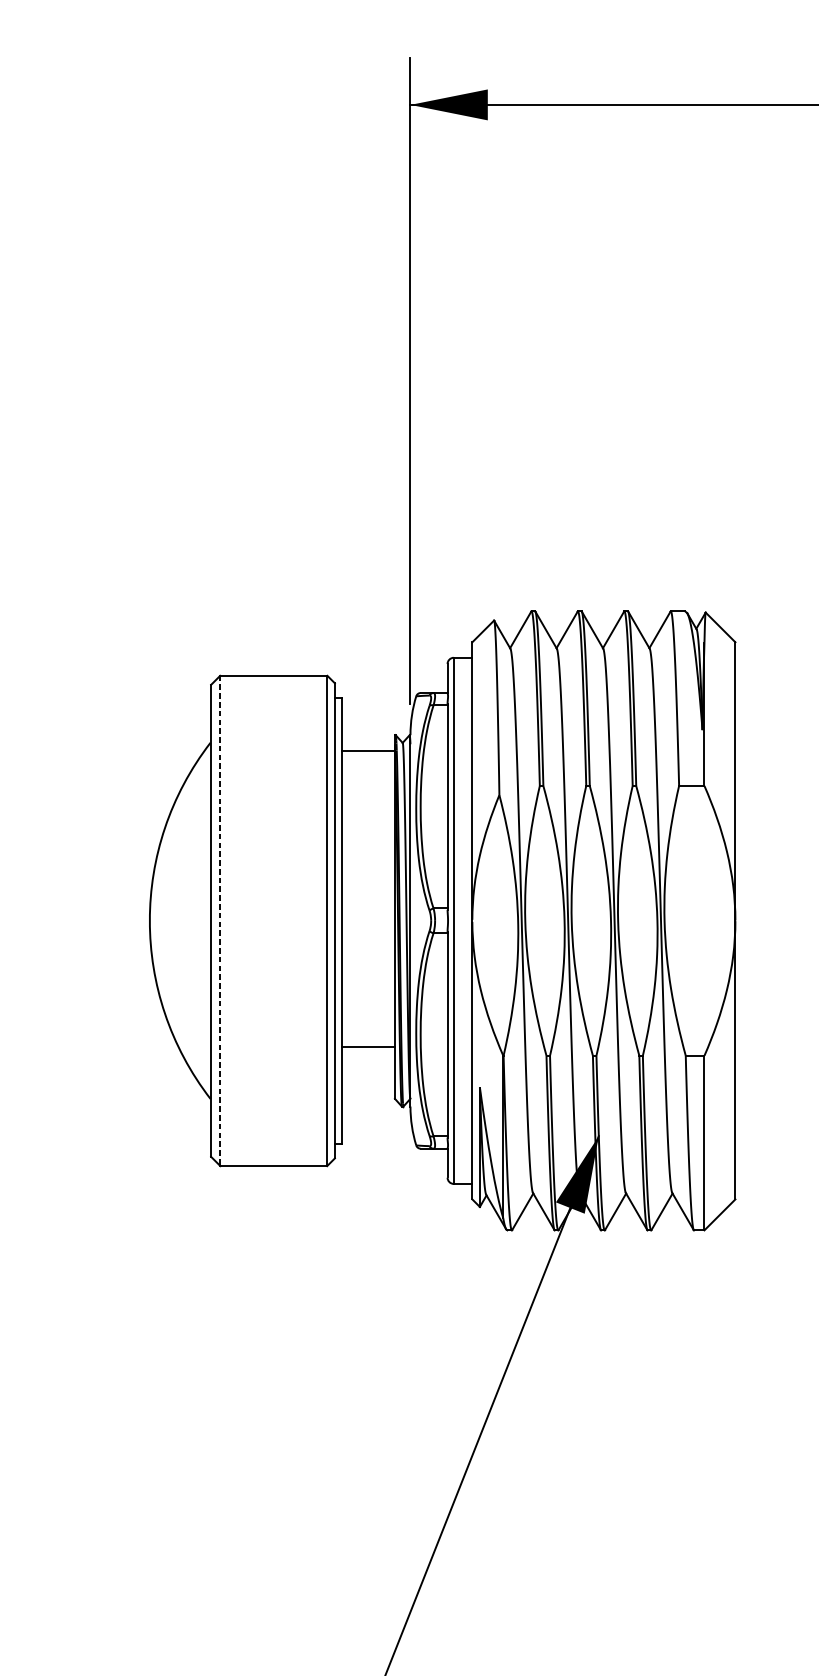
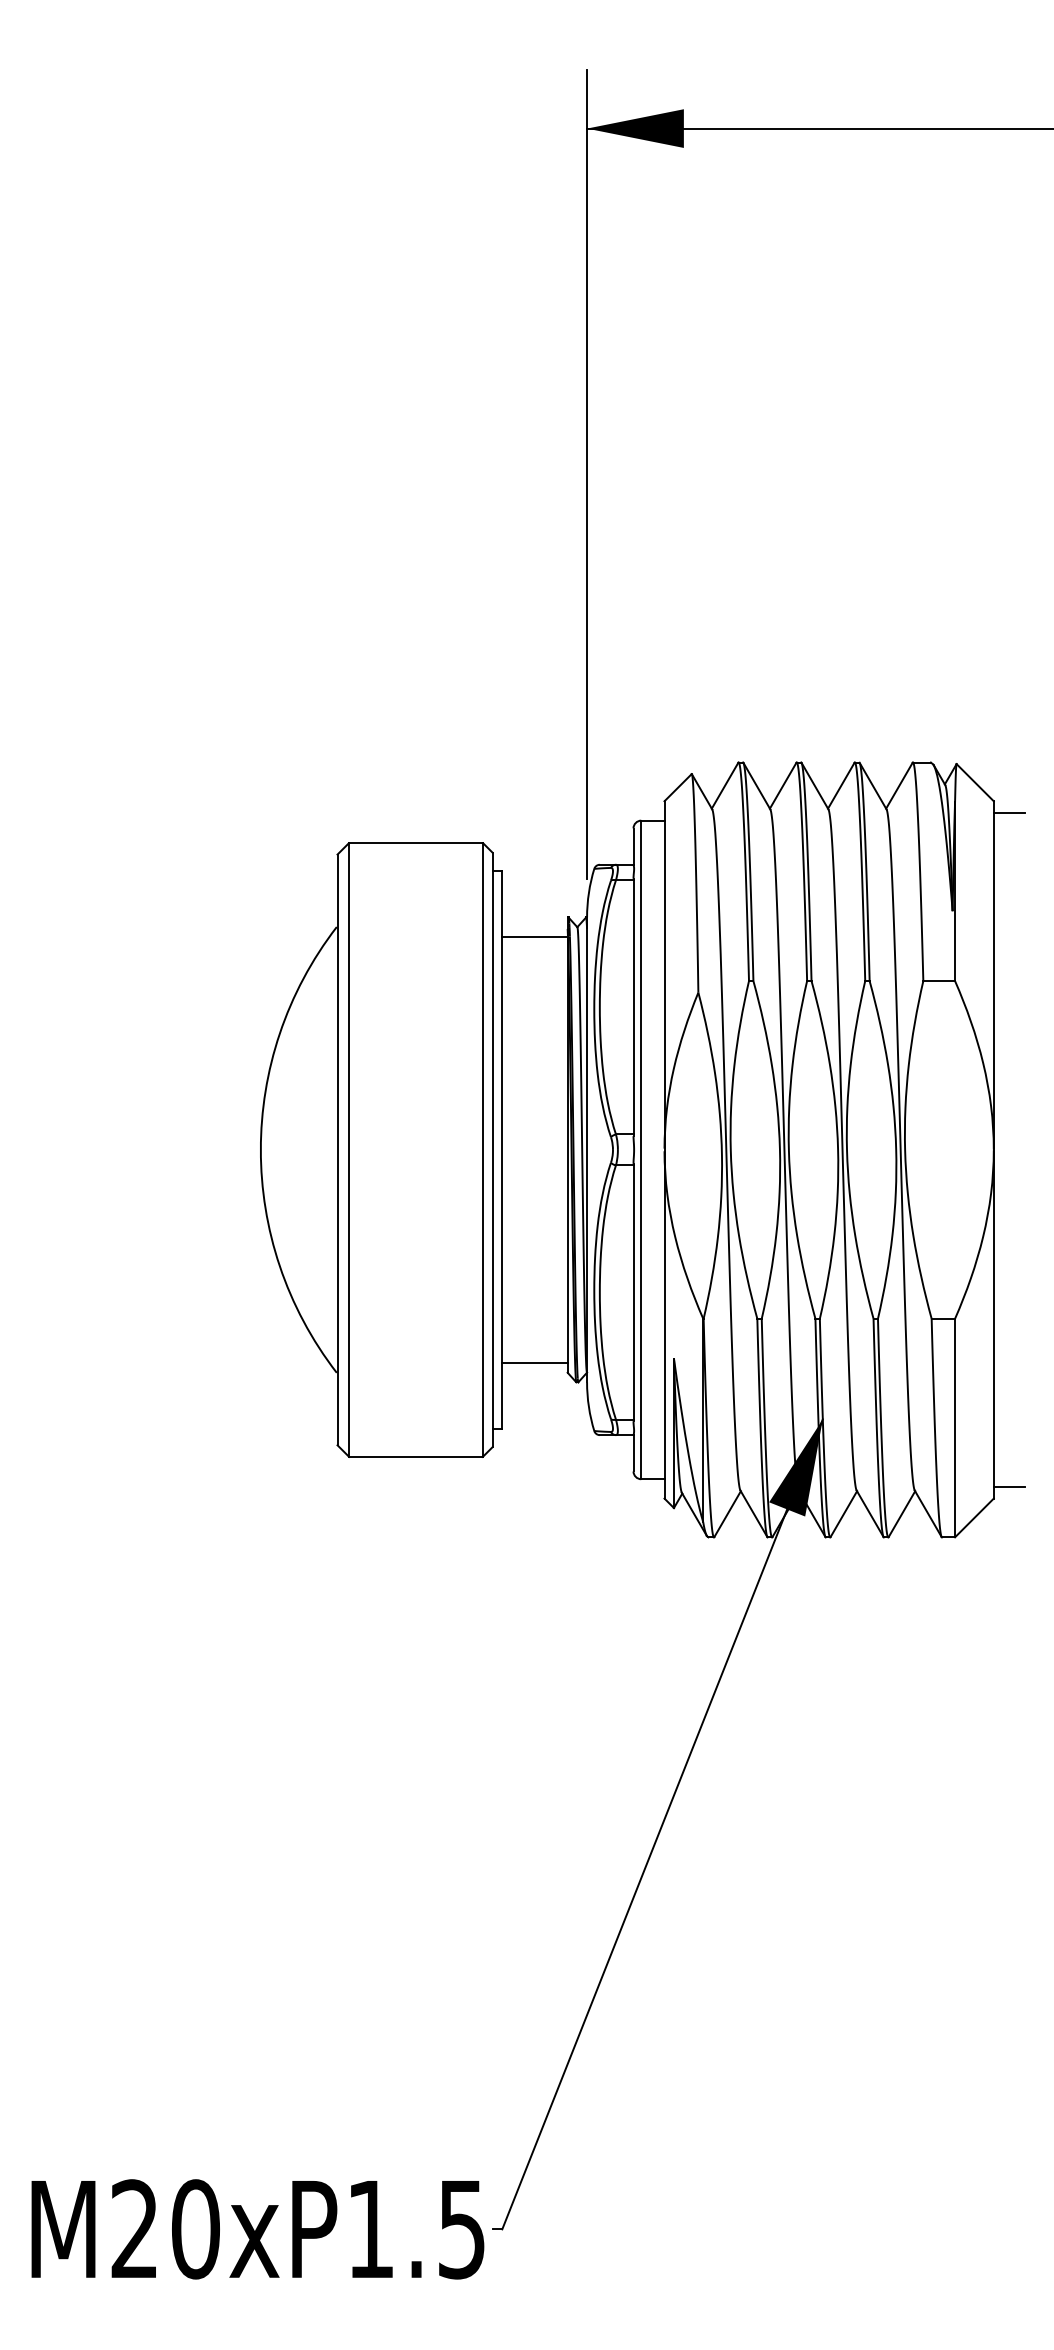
line: (747, 651) -> (1008, 812), added
line: (220, 921) -> (349, 1150), dashed -> solid
line: (368, 1047) -> (534, 1363), moved
line: (747, 1189) -> (1008, 1486), added

